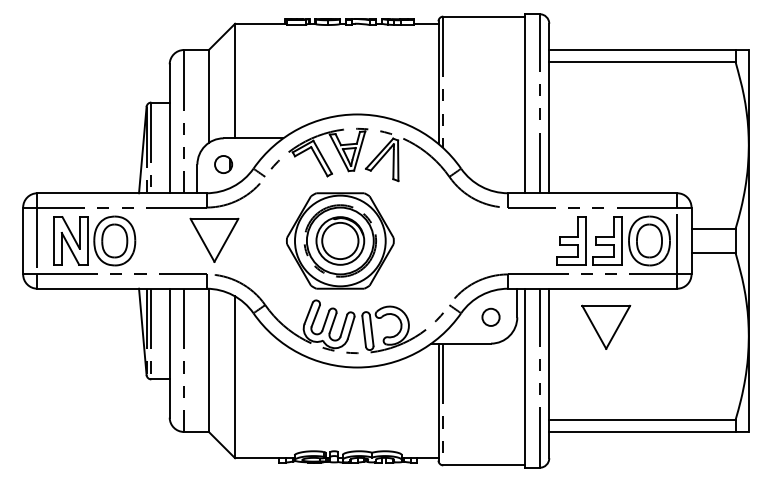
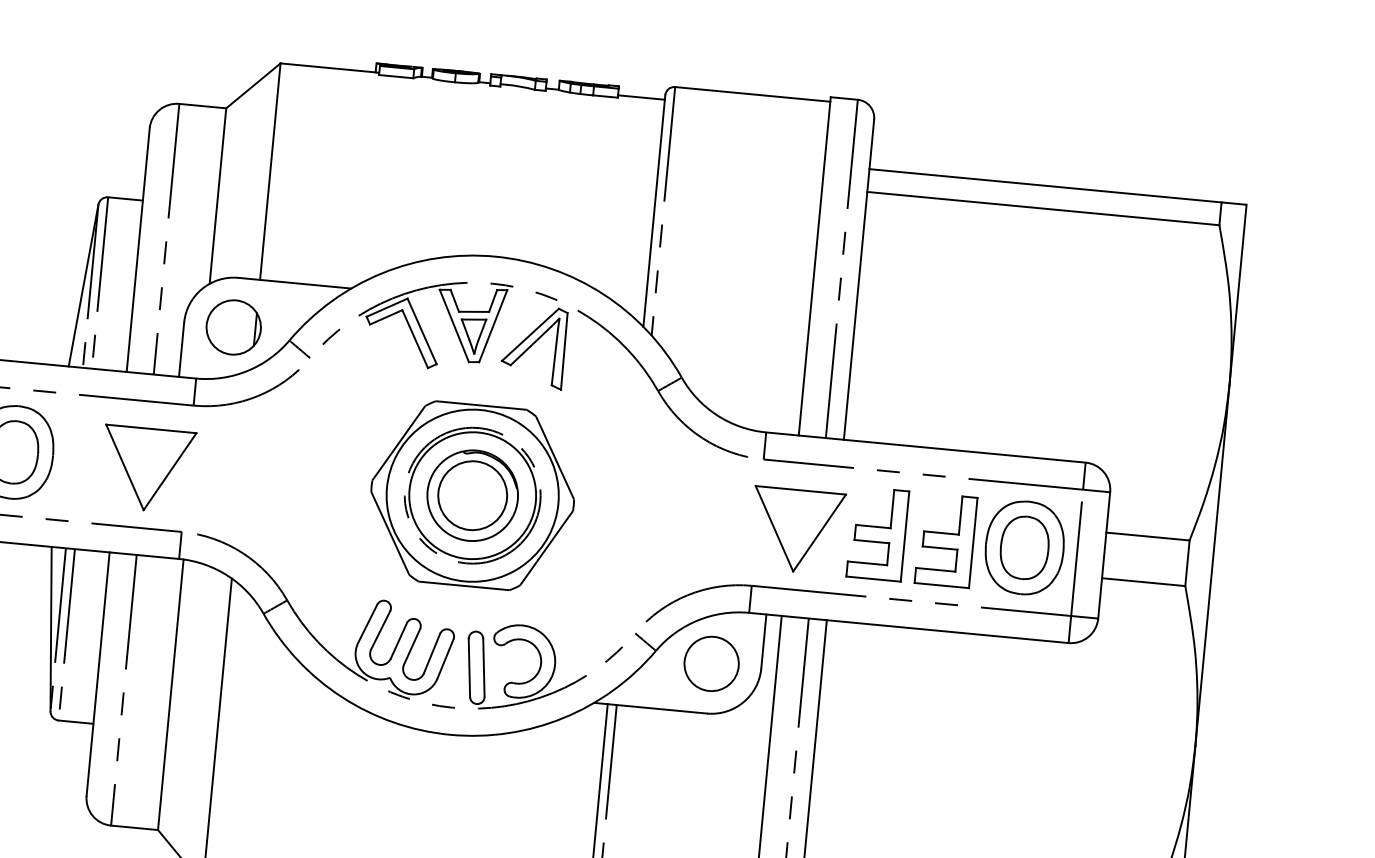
part: (223, 164) -> (233, 327), size x1.67
part: (214, 239) -> (147, 467), moved
part: (340, 240) -> (473, 494), moved
circle: (490, 317) -> (710, 664), size x1.67
part: (606, 326) -> (797, 529), moved

